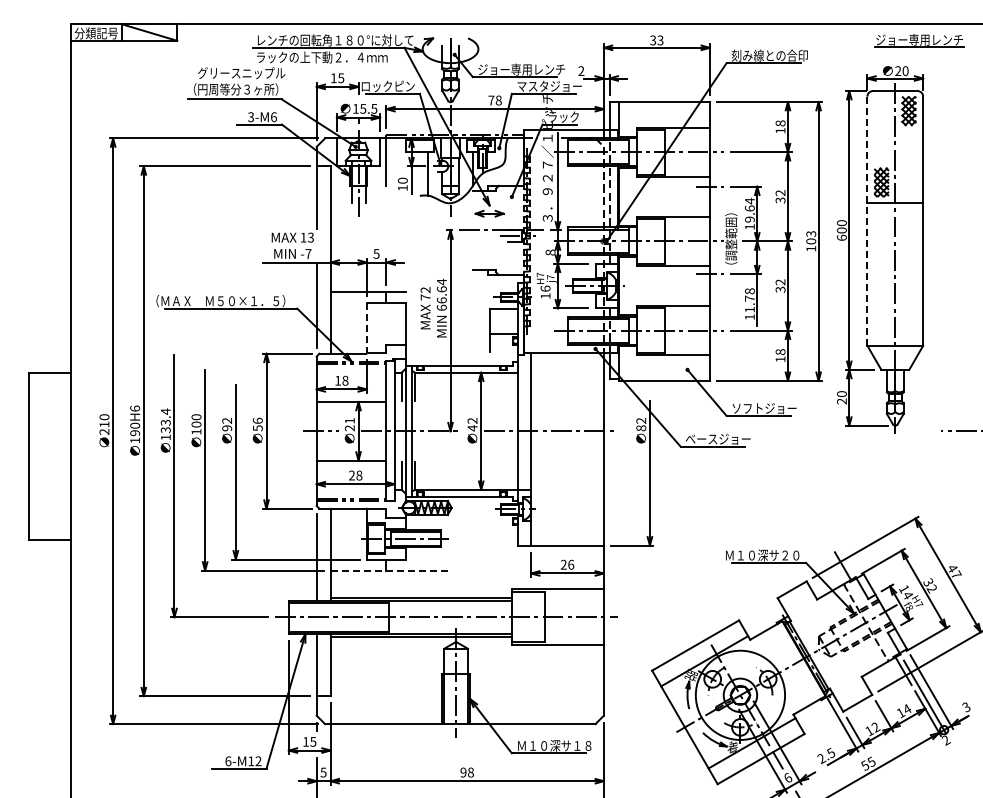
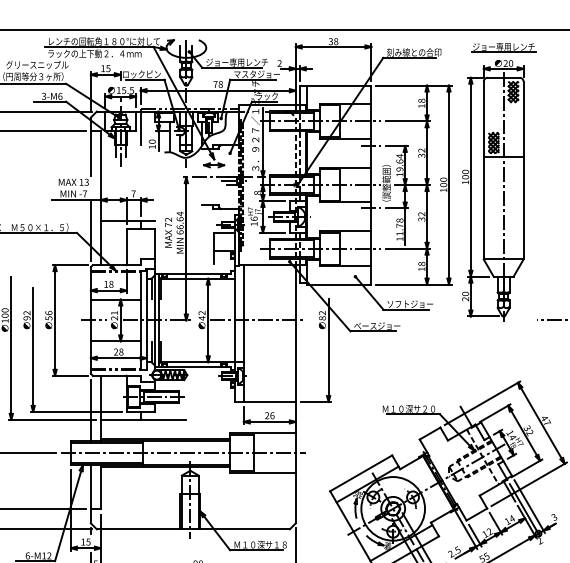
text: (660, 40) -> (336, 41), 33 -> 38
part: (919, 40) -> (503, 47), moved
line: (867, 221) -> (483, 170), dashed -> solid
text: (811, 233) -> (443, 179), 103 -> 100
text: (841, 237) -> (465, 182), 600 -> 100
text: (376, 253) -> (133, 193), 5 -> 7
line: (366, 328) -> (126, 247), dashed -> solid
line: (390, 570) -> (143, 419), dashed -> solid

